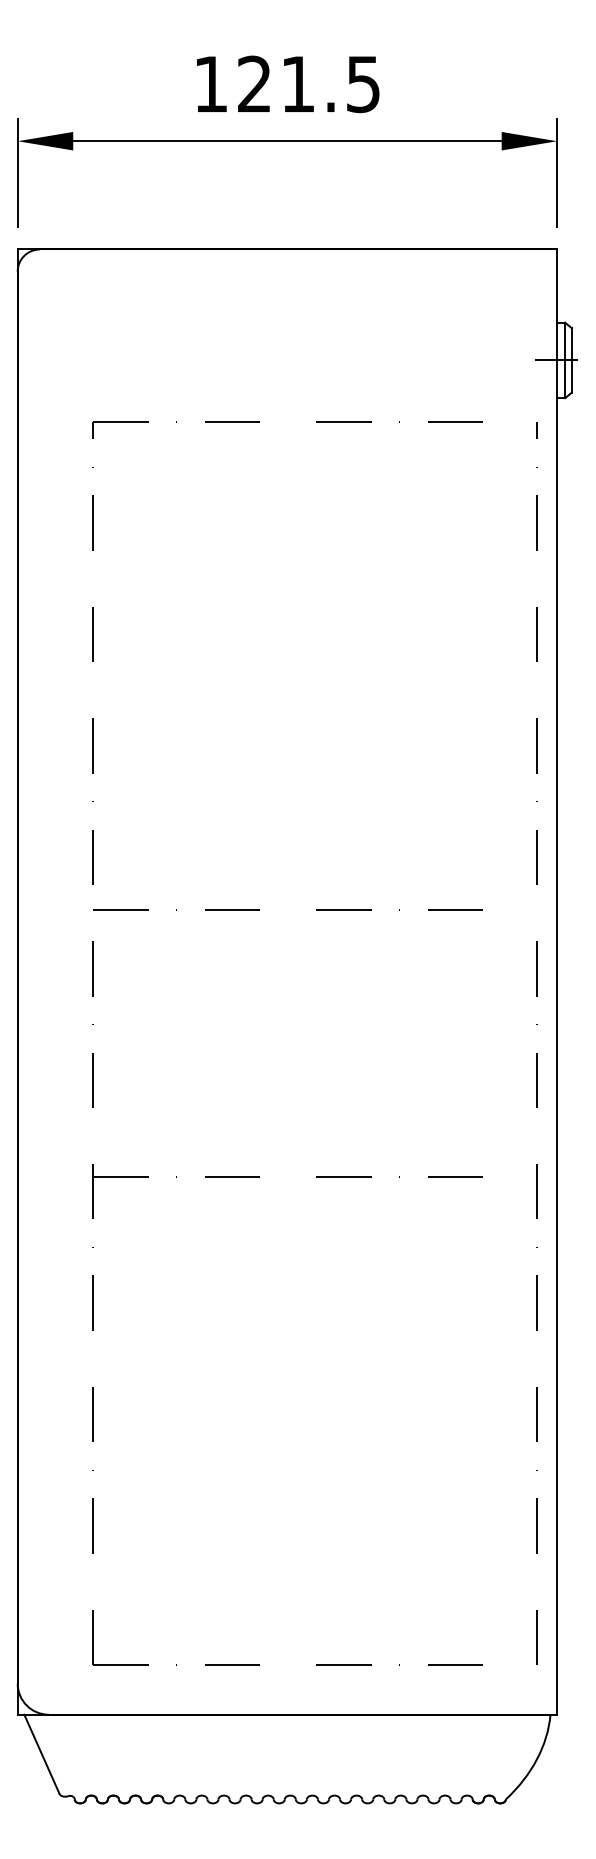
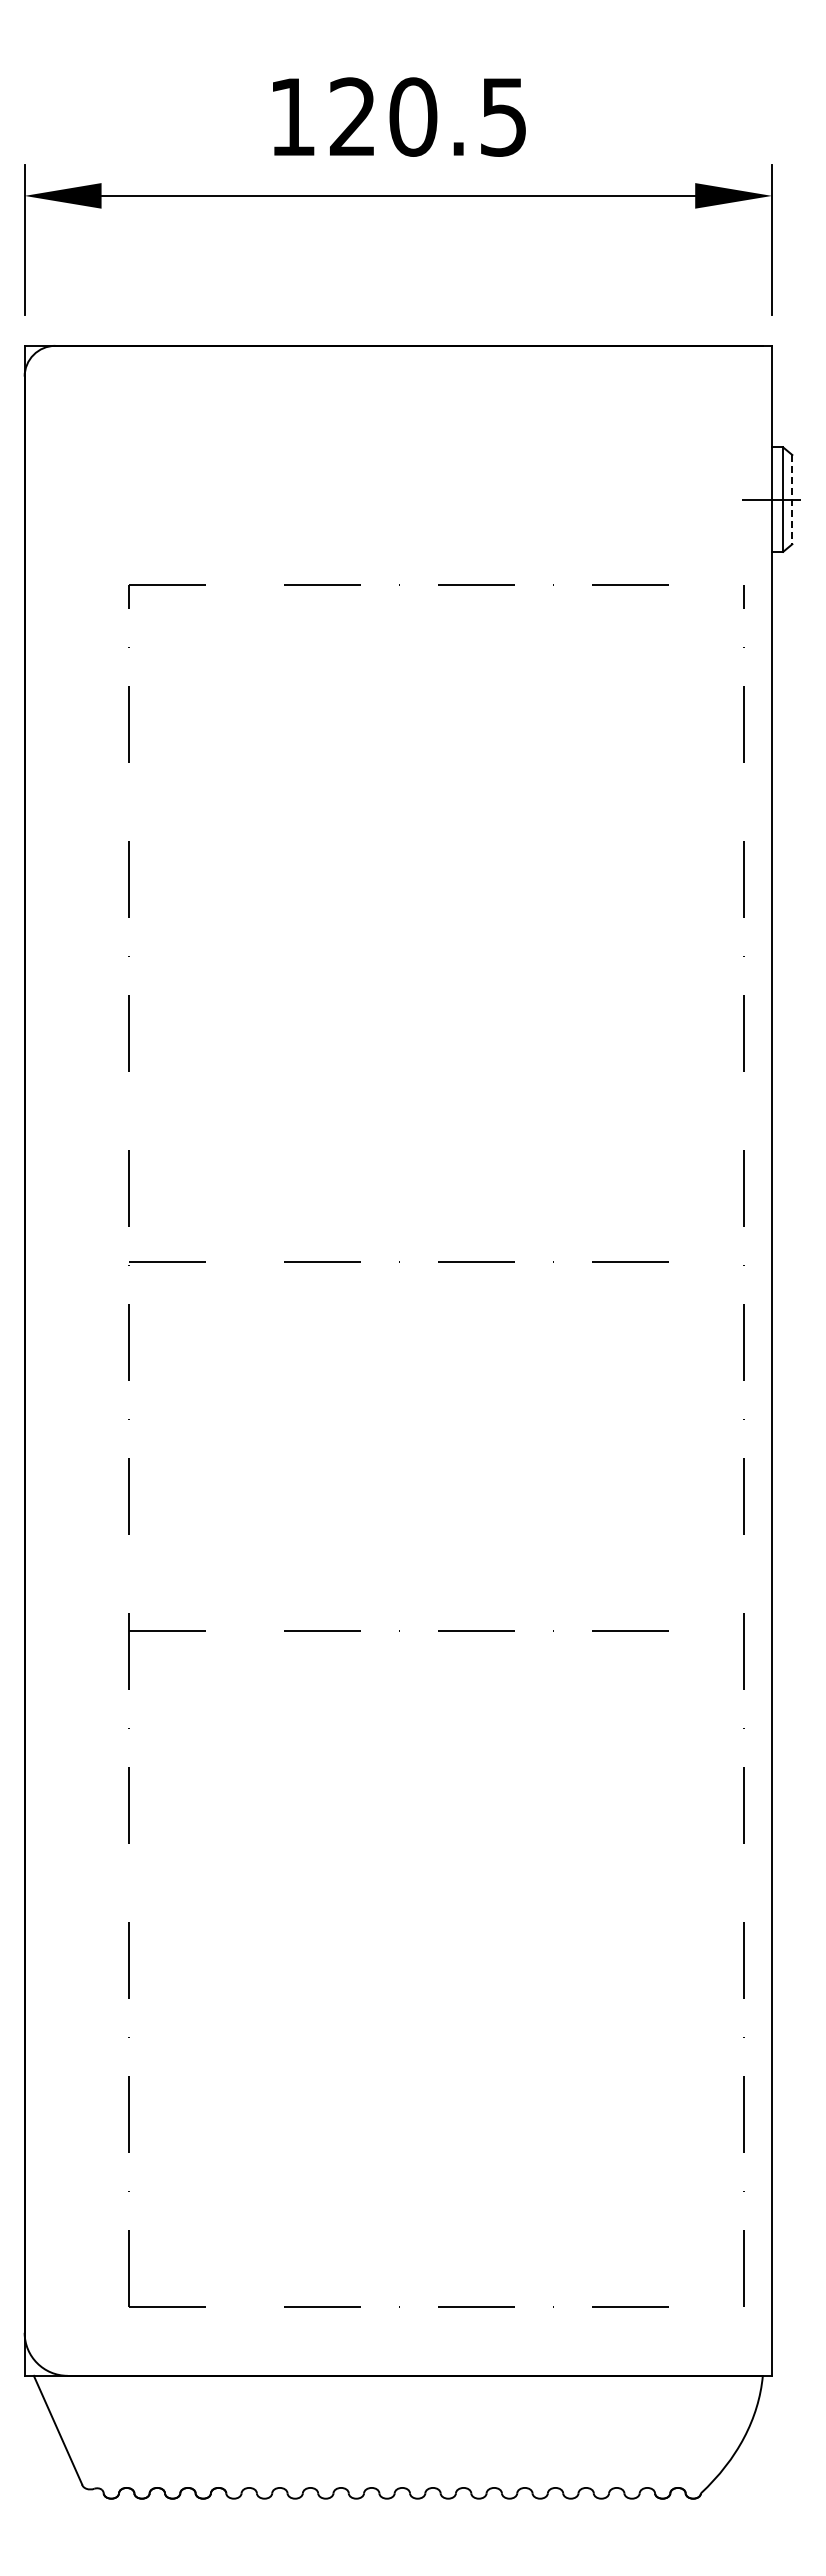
text: (298, 83) -> (413, 116), 121.5 -> 120.5
line: (571, 360) -> (792, 499), solid -> dashed

